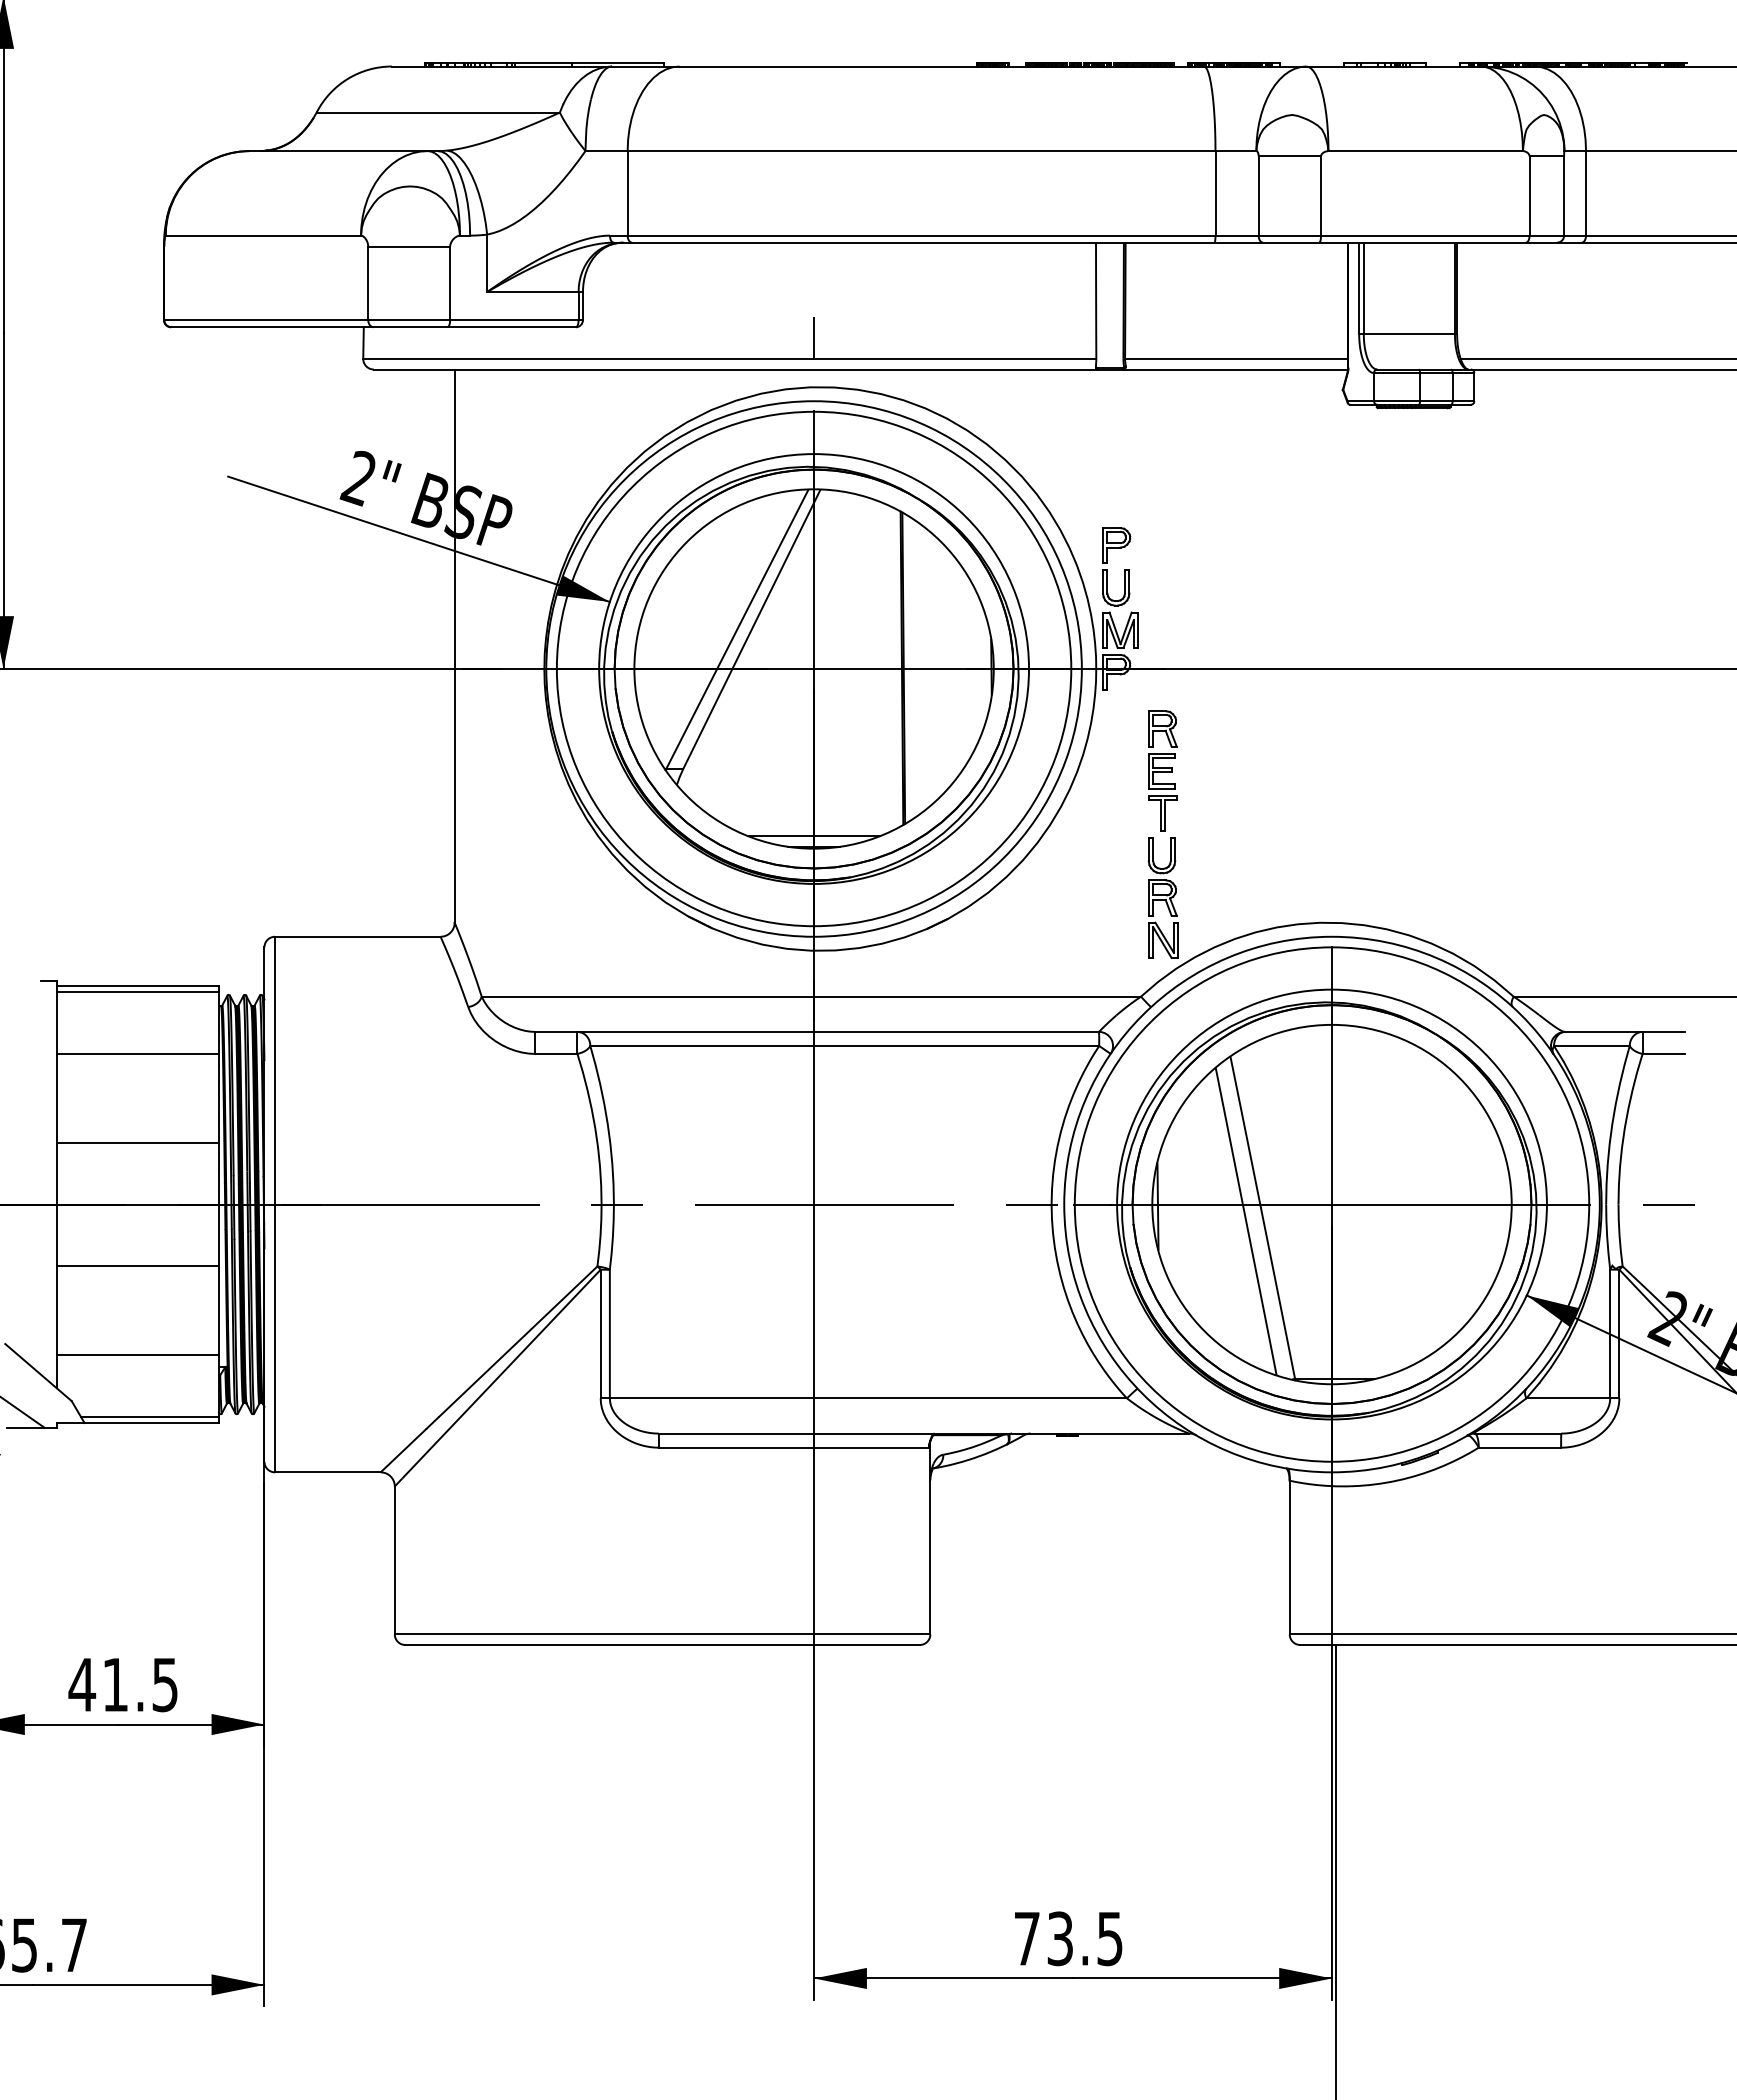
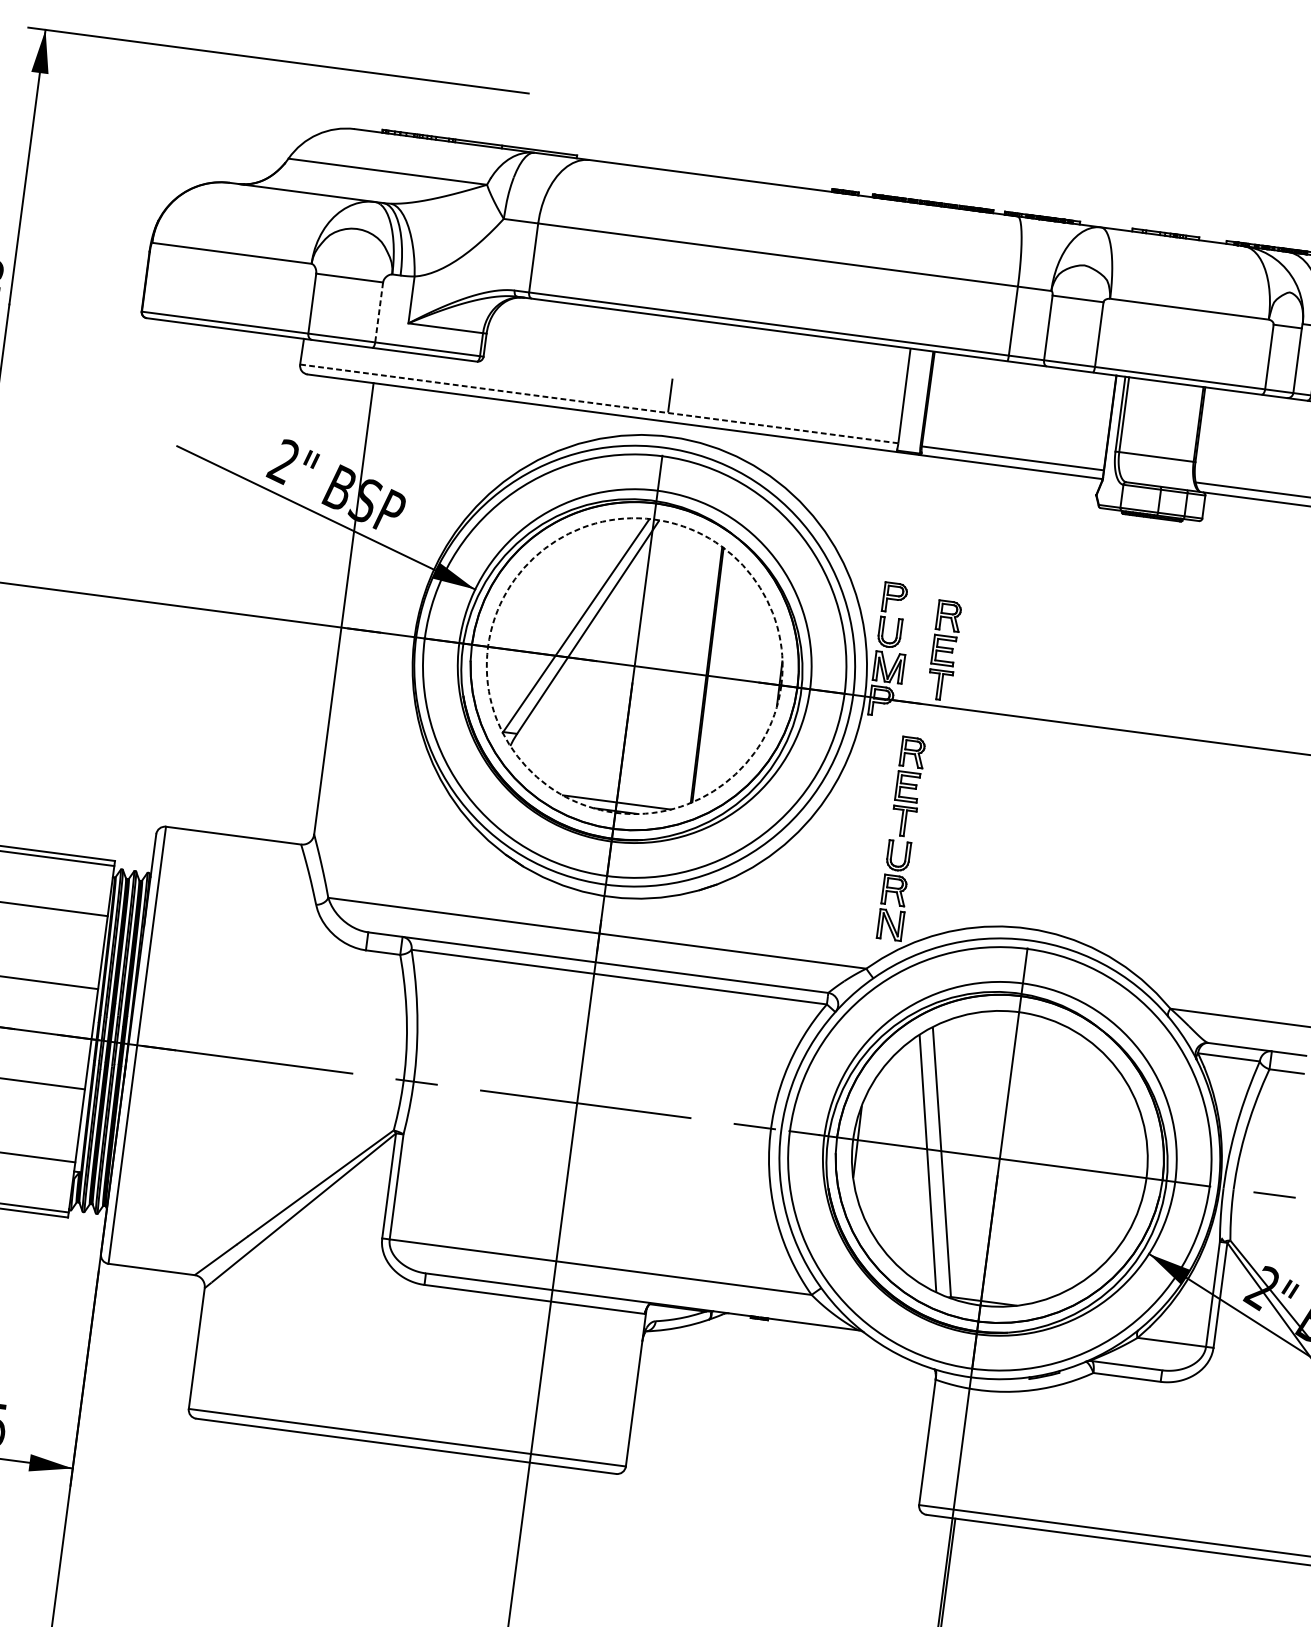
line: (450, 283) -> (379, 312), solid -> dashed
line: (729, 358) -> (599, 403), solid -> dashed
part: (1184, 600) -> (944, 650), added
circle: (813, 668) -> (634, 665), solid -> dashed

